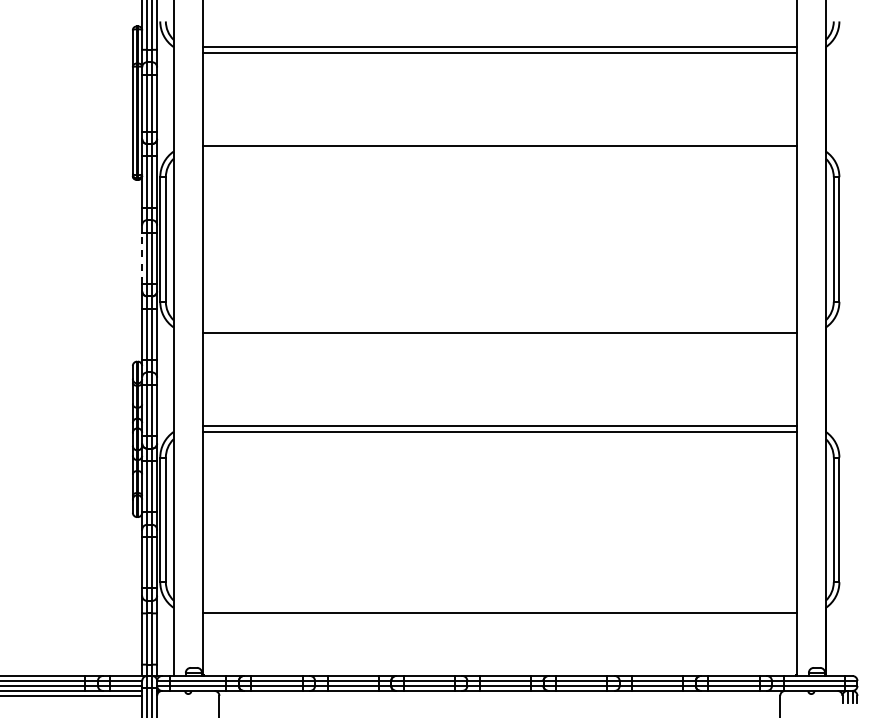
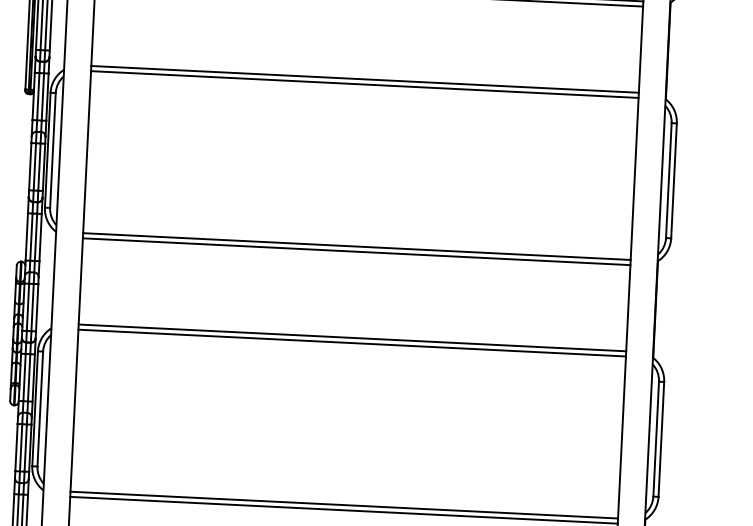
line: (499, 151) -> (364, 84), added
line: (142, 258) -> (30, 166), dashed -> solid
line: (499, 327) -> (356, 246), added
line: (499, 607) -> (343, 504), added

